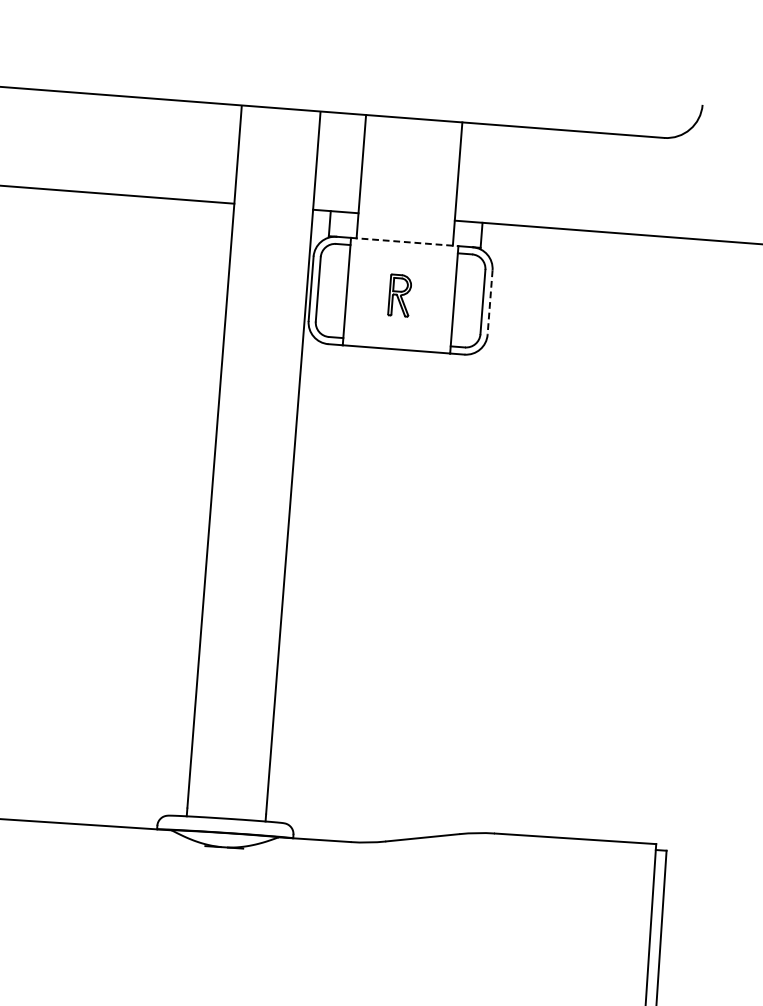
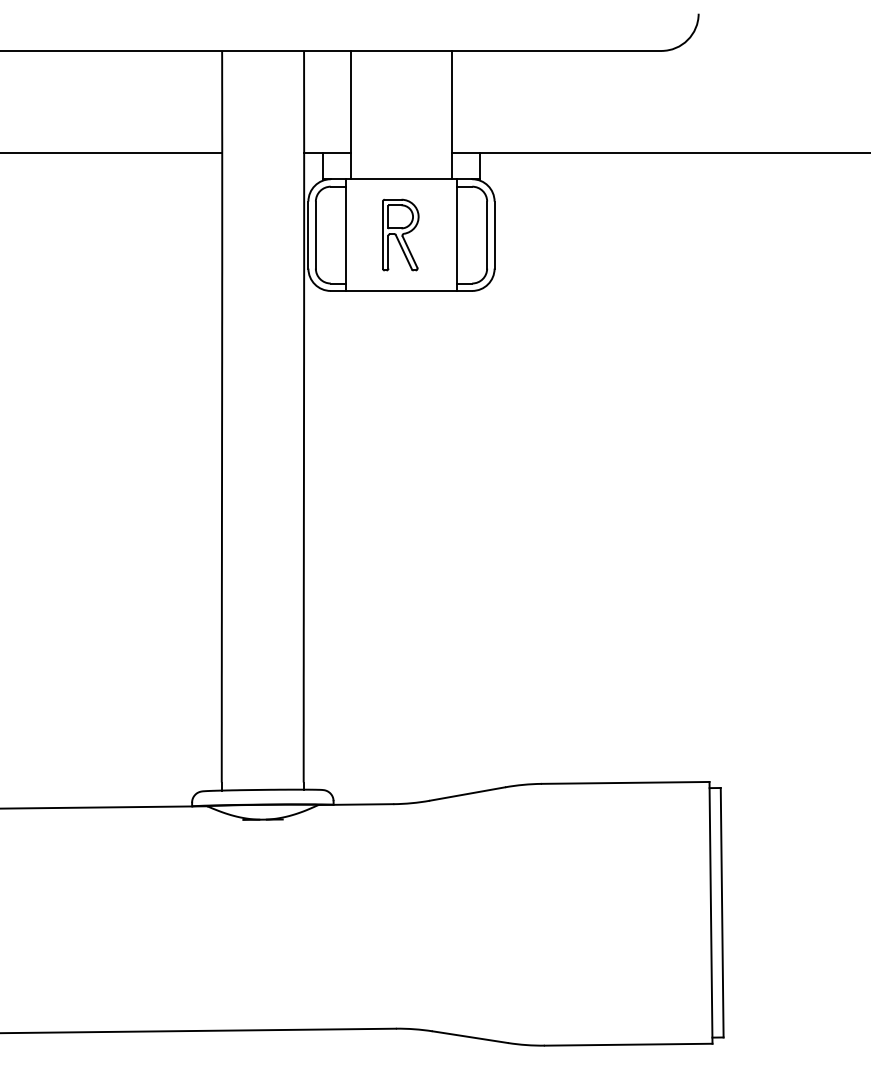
line: (404, 242) -> (401, 179), dashed -> solid
part: (399, 295) -> (400, 234), size x1.67
line: (489, 302) -> (494, 235), dashed -> solid

